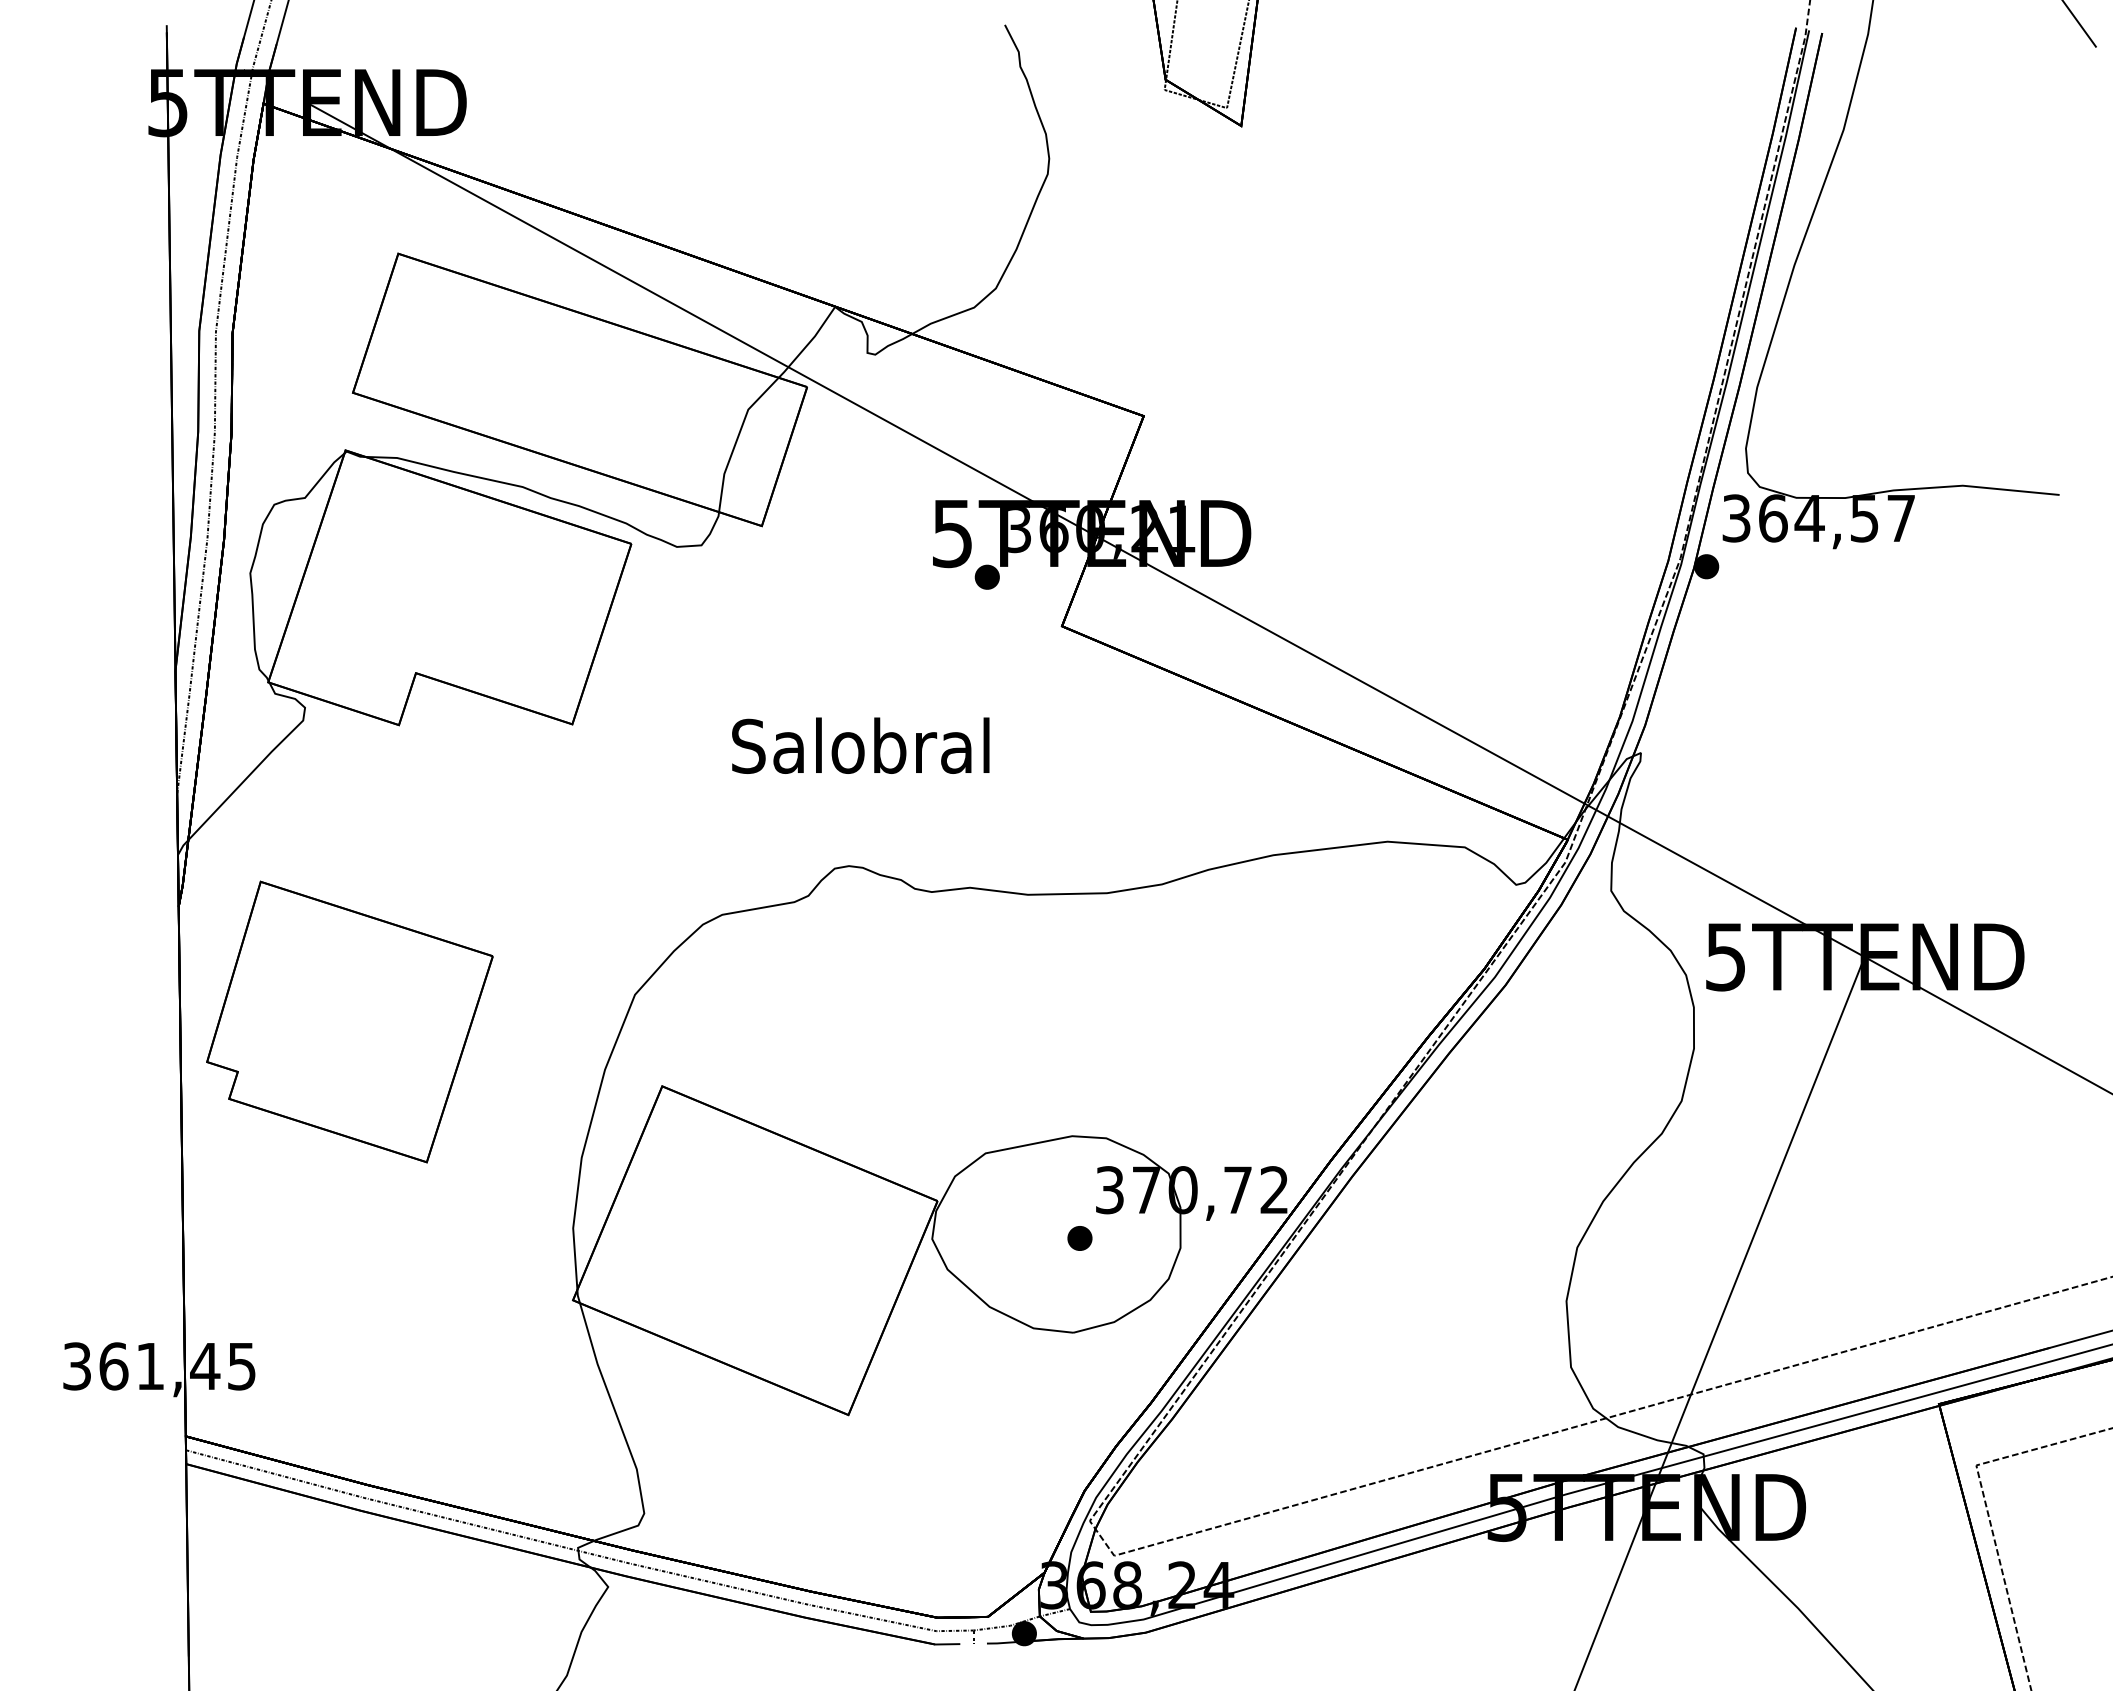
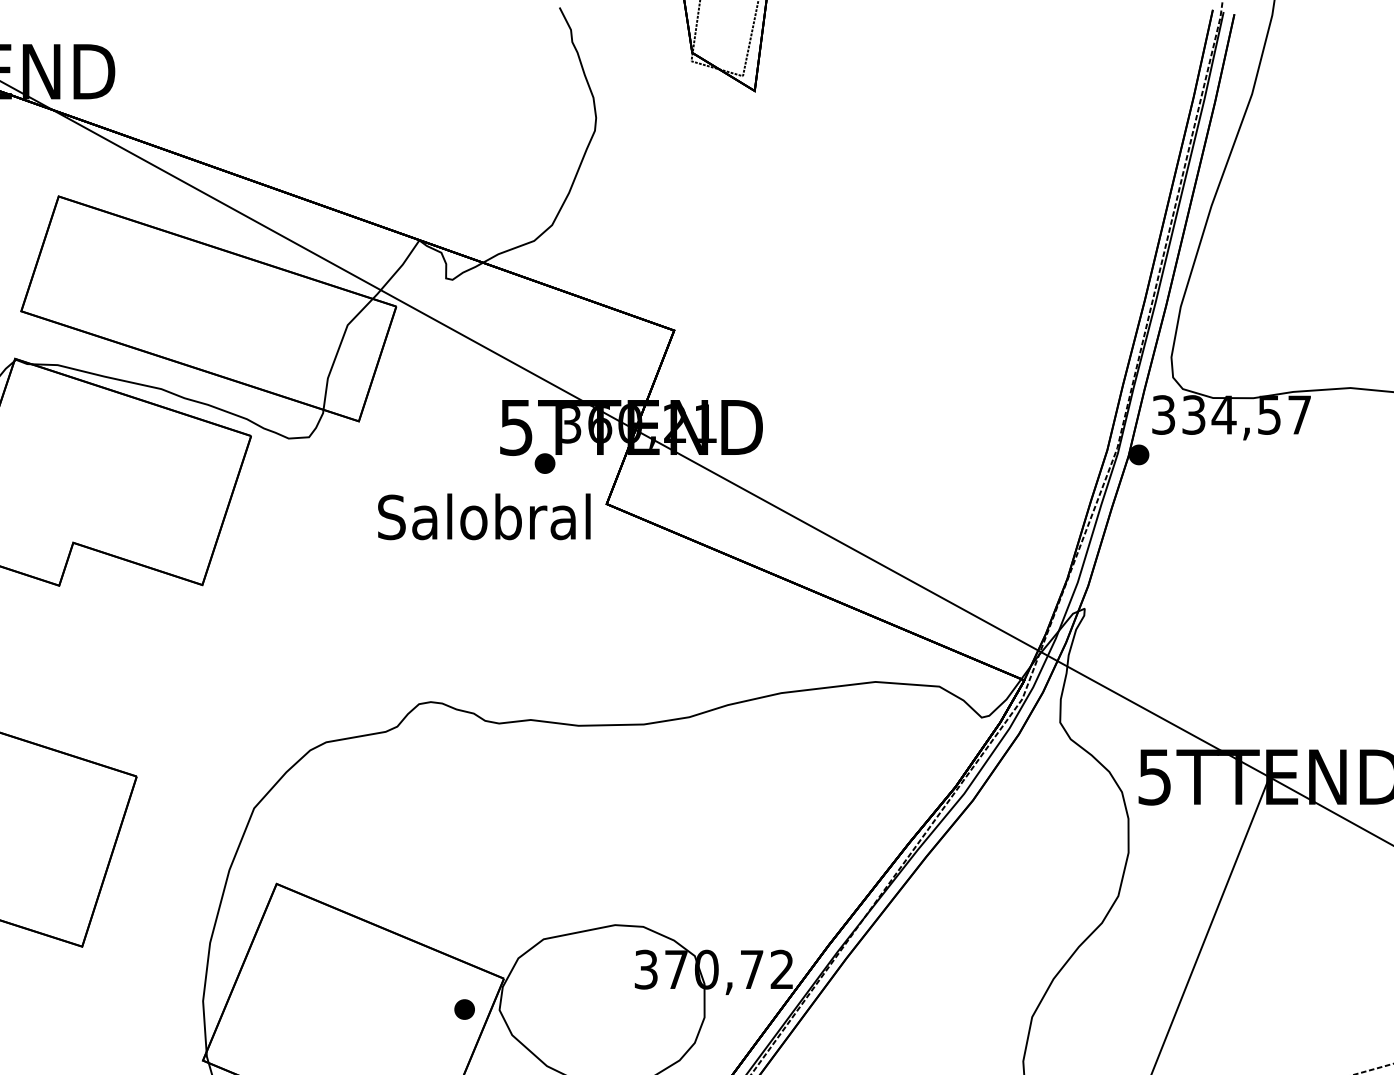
text: (1773, 518) -> (1194, 415), 364,57 -> 334,57
text: (860, 745) -> (484, 516), moved
part: (1079, 1238) -> (464, 1009), moved

